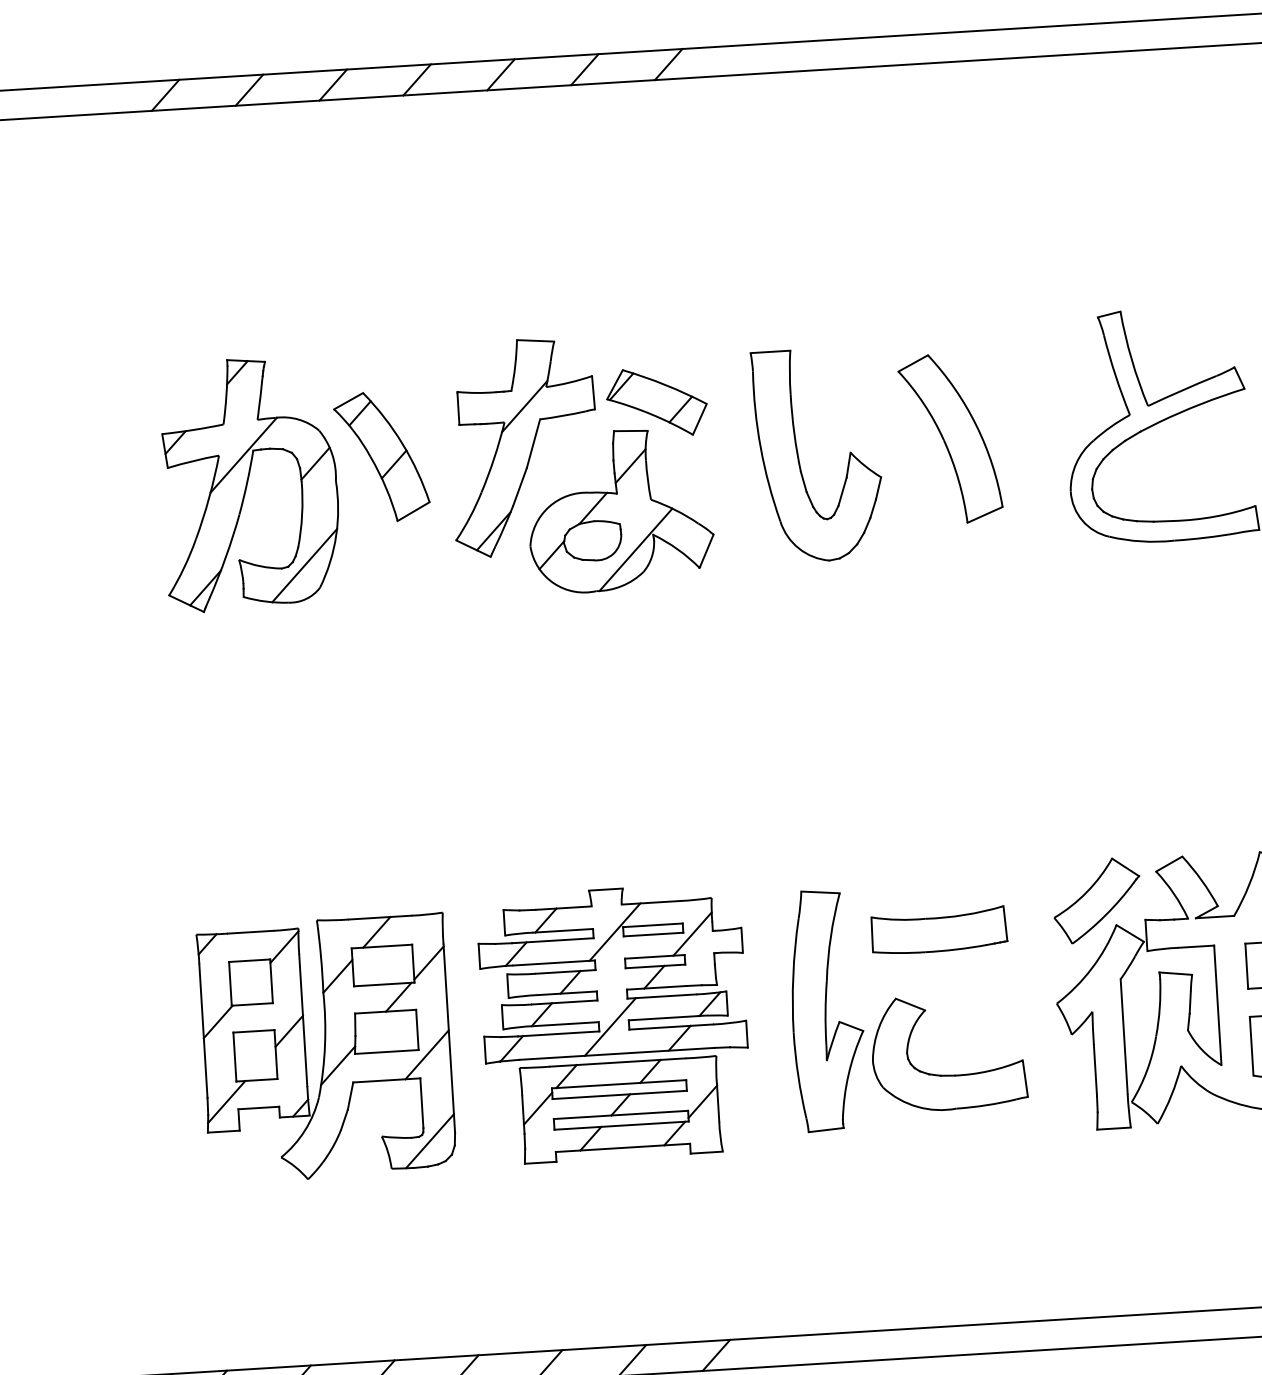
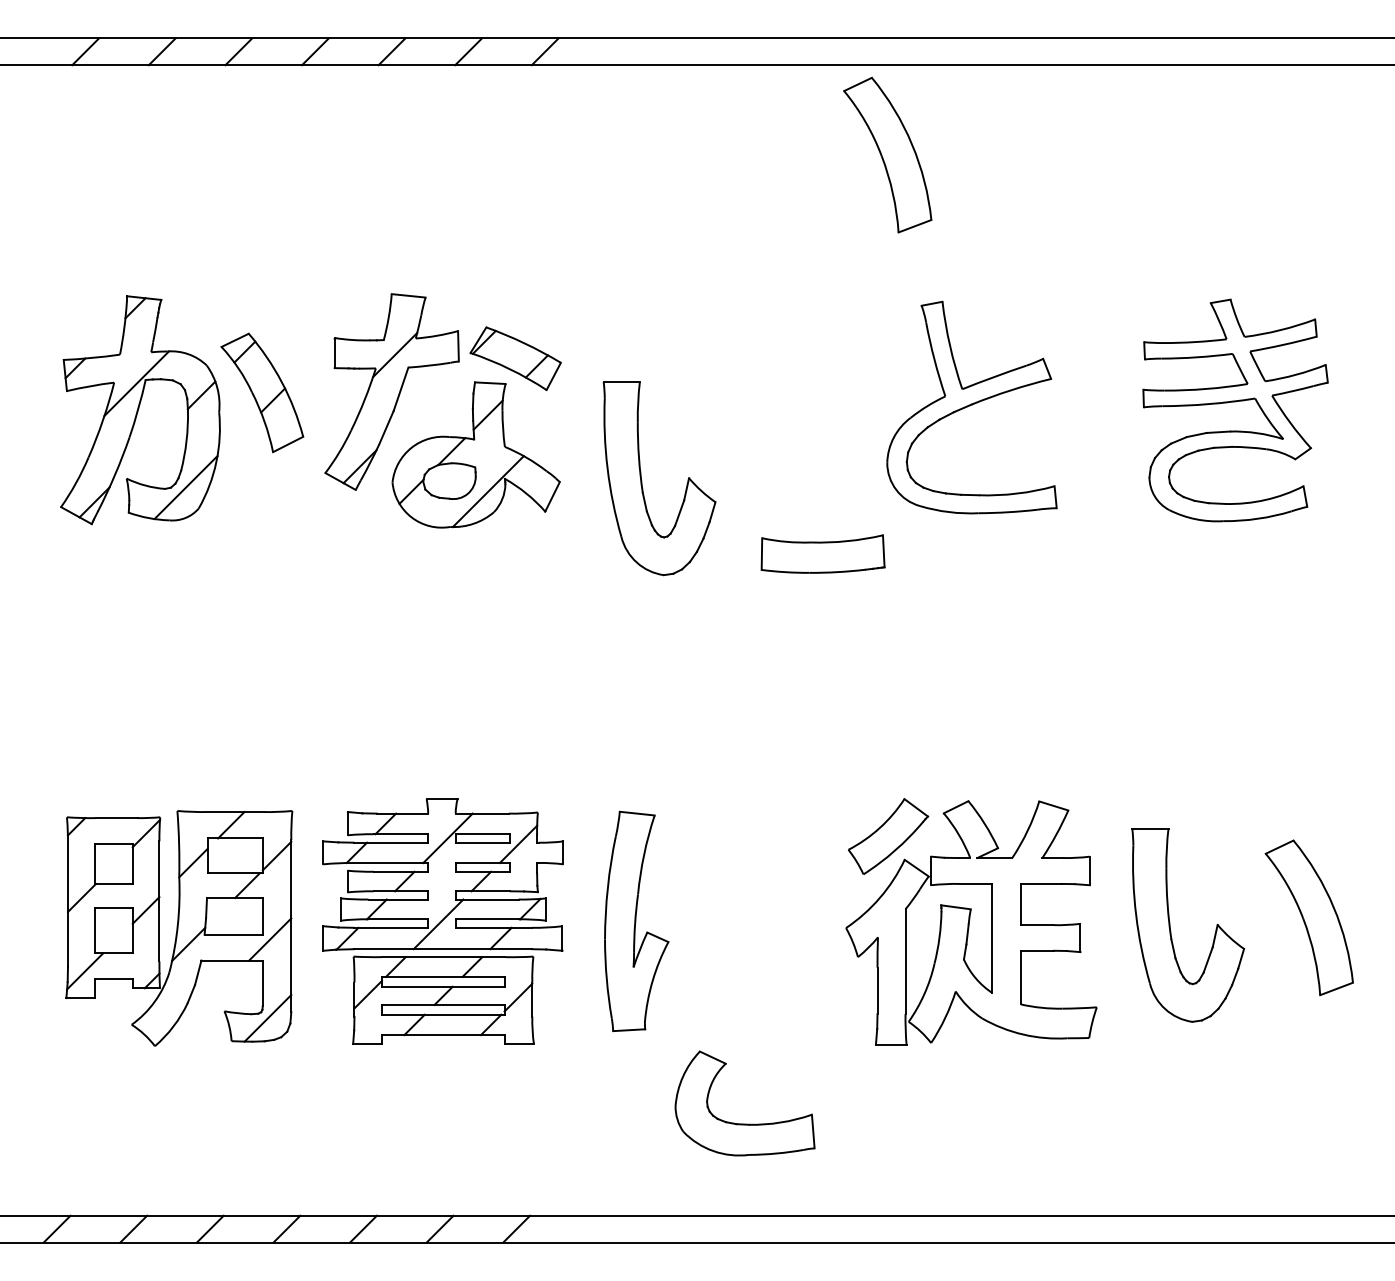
part: (950, 438) -> (887, 154), moved
part: (799, 458) -> (642, 480), moved
part: (938, 930) -> (822, 553), moved
part: (949, 1074) -> (744, 1123), moved

